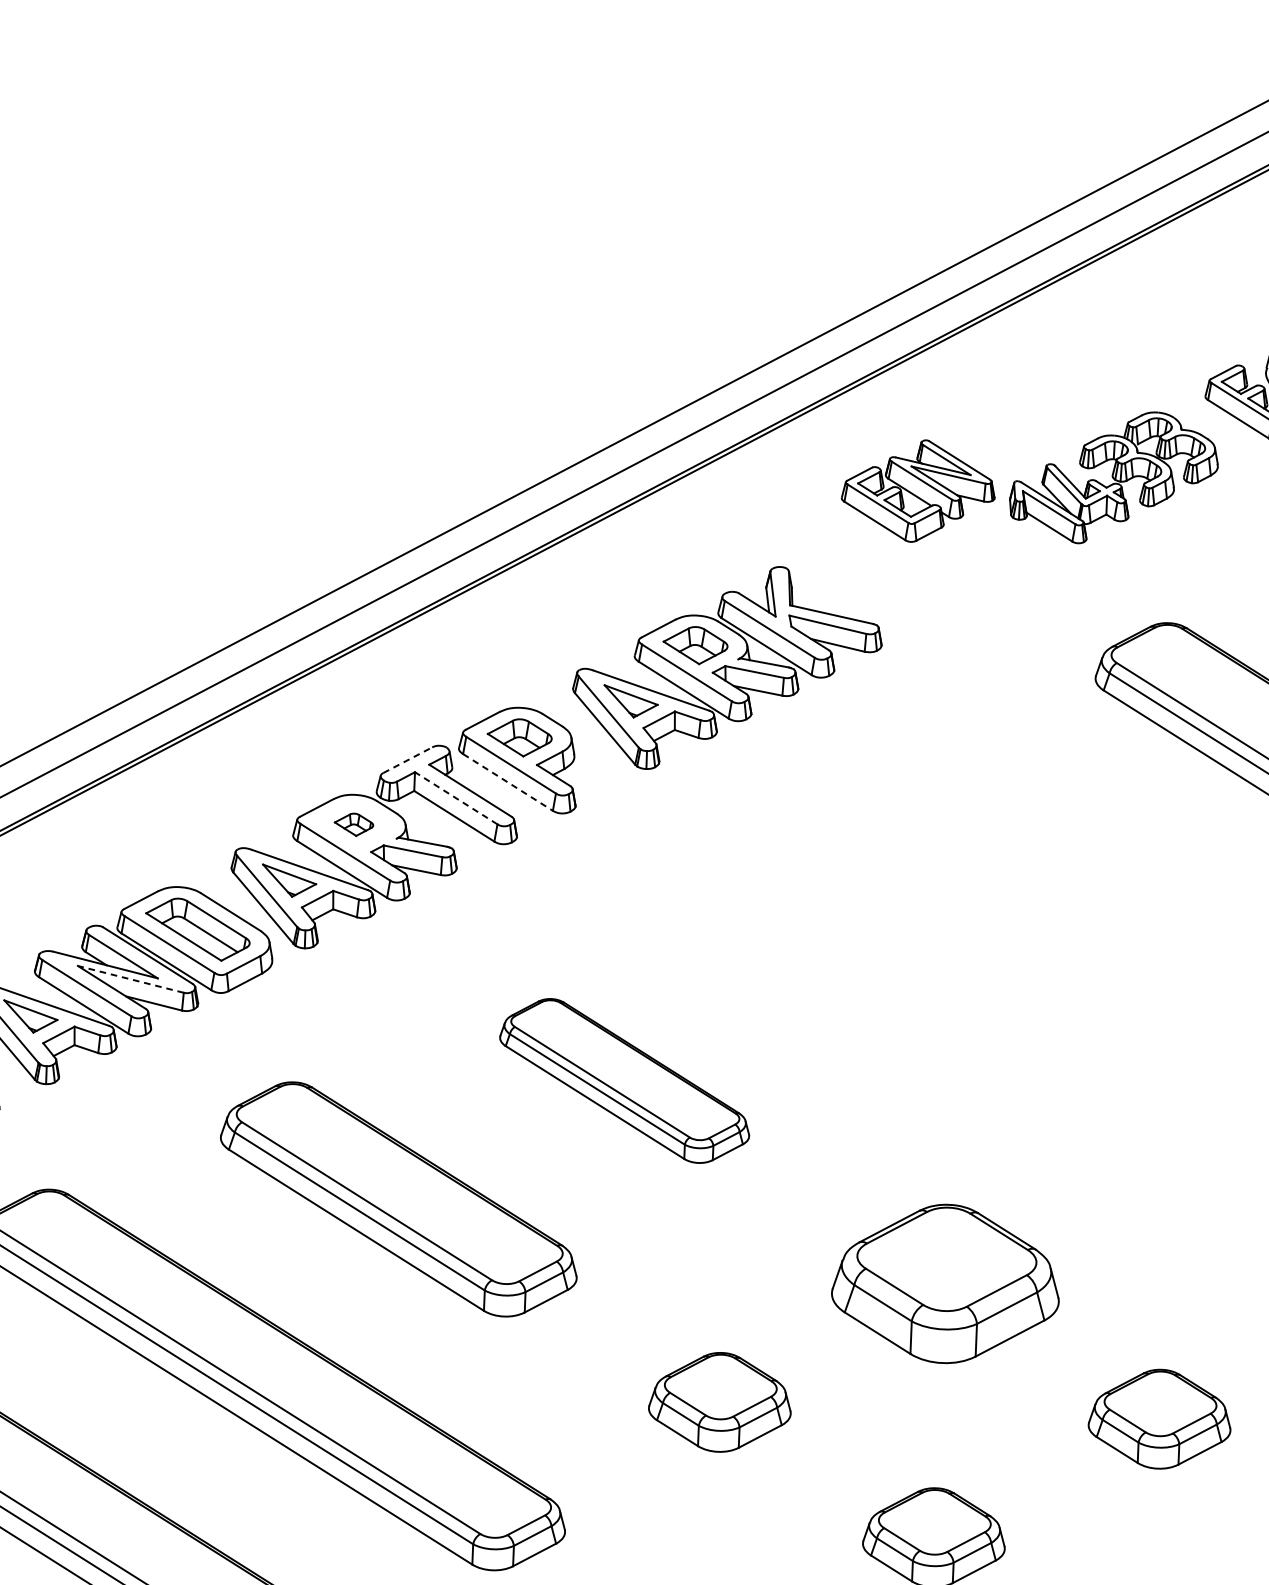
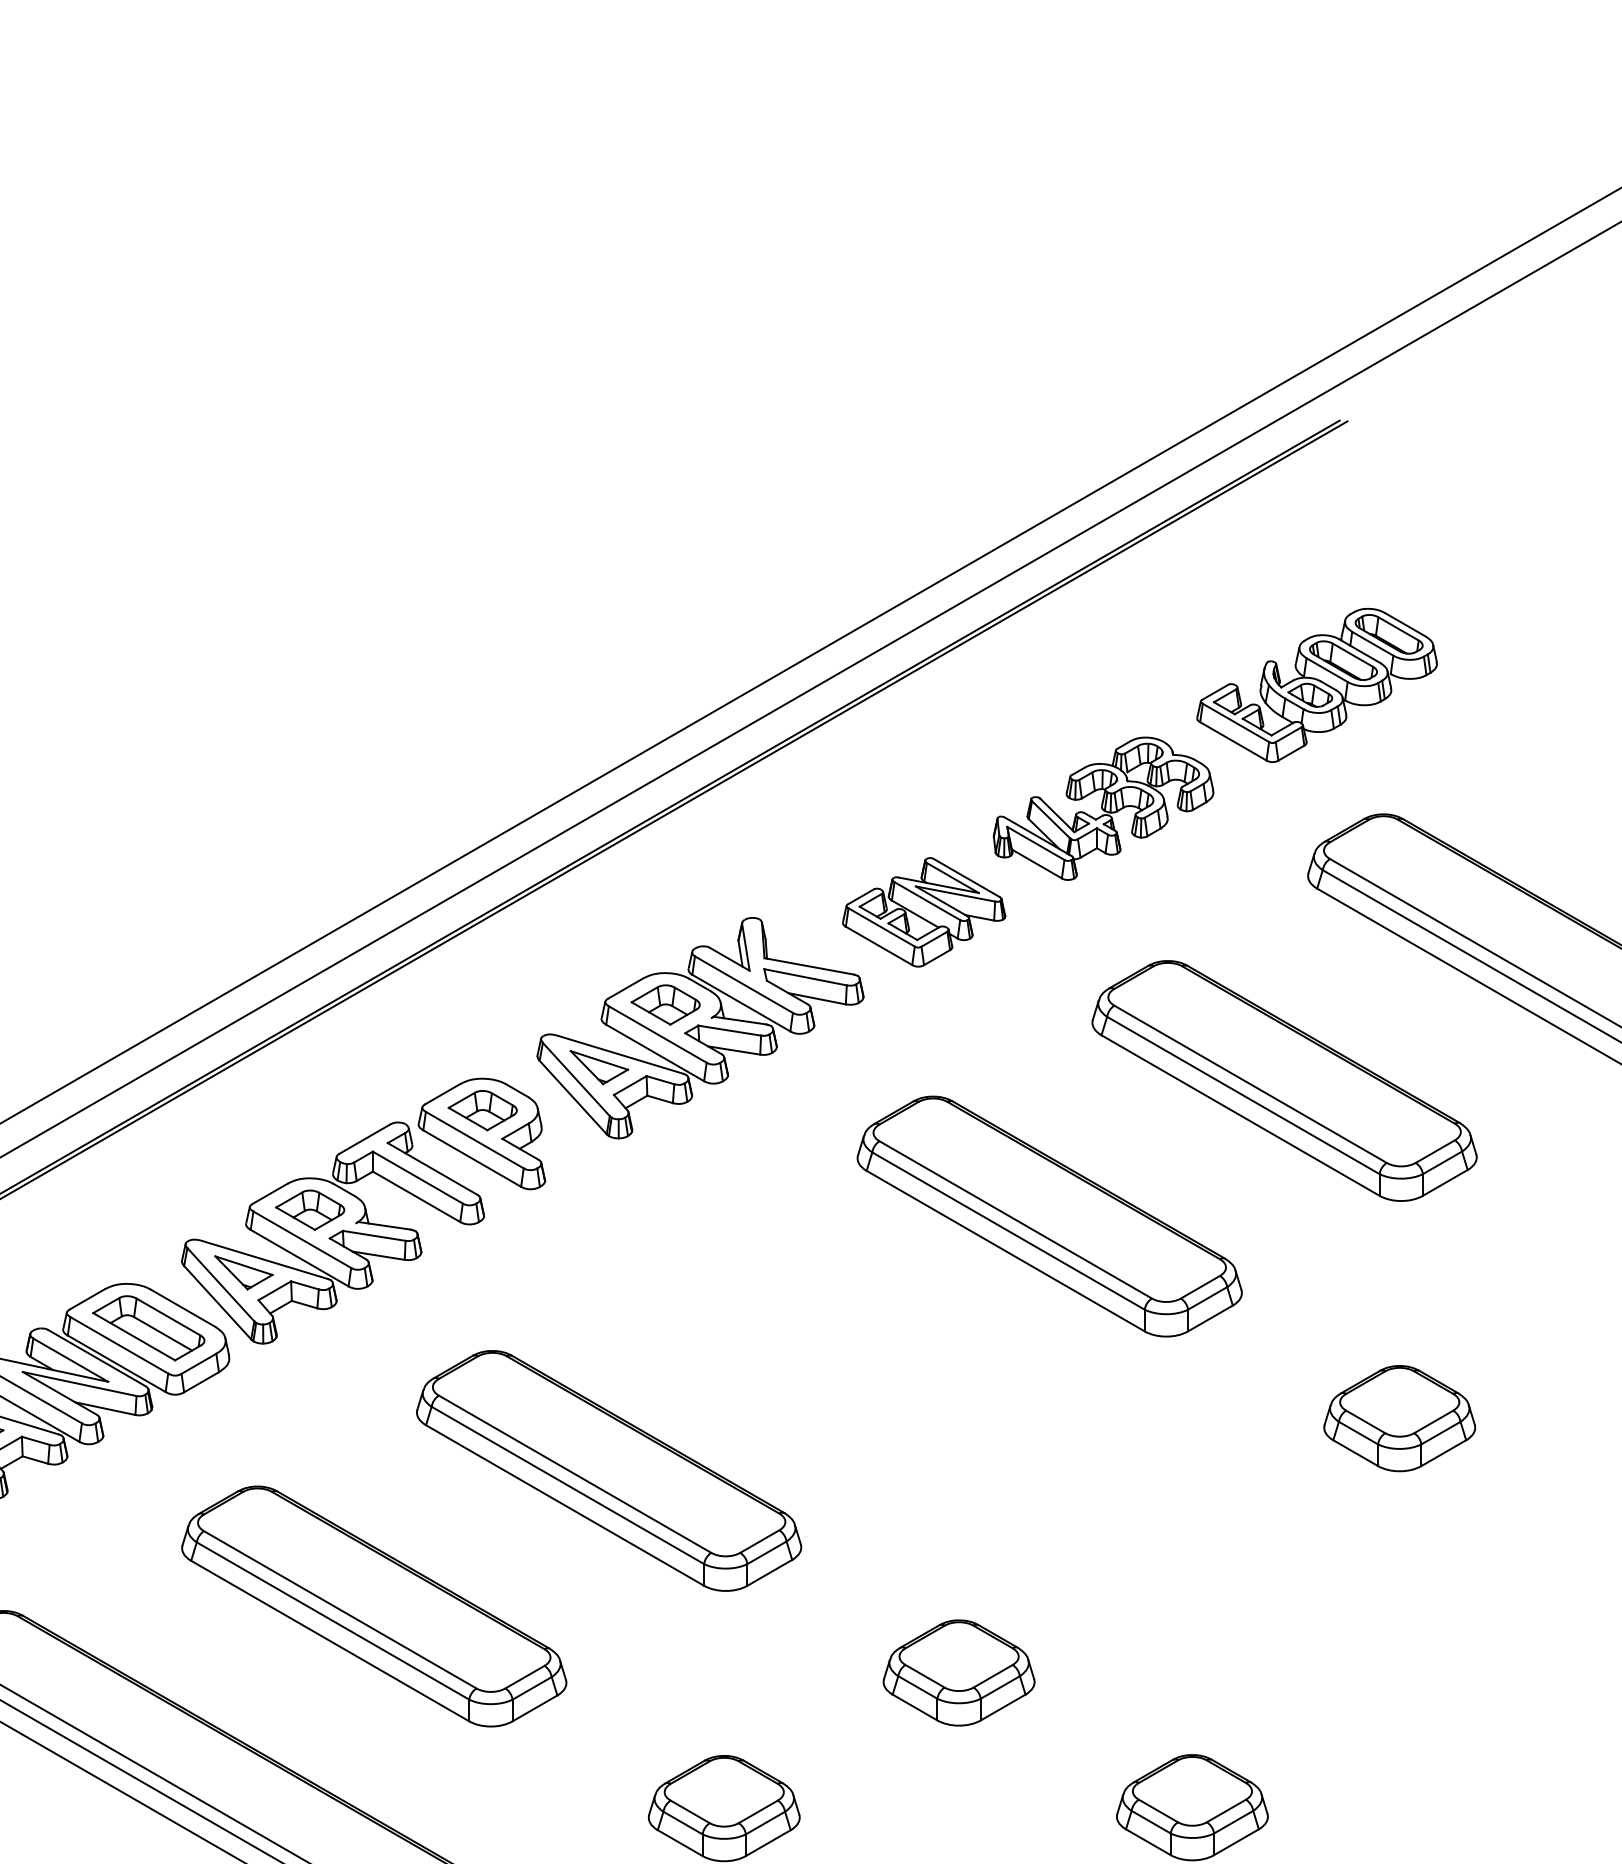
part: (918, 491) -> (924, 912), moved
line: (408, 759) -> (365, 1138), dashed -> solid
line: (508, 782) -> (472, 1158), dashed -> solid
line: (455, 798) -> (417, 1177), dashed -> solid
part: (354, 824) -> (310, 1209), size x1.67
part: (1047, 858) -> (1049, 1216), added
line: (130, 978) -> (79, 1383), dashed -> solid
part: (625, 1080) -> (609, 1470), size x1.43
part: (945, 1283) -> (958, 1672), size x0.62

